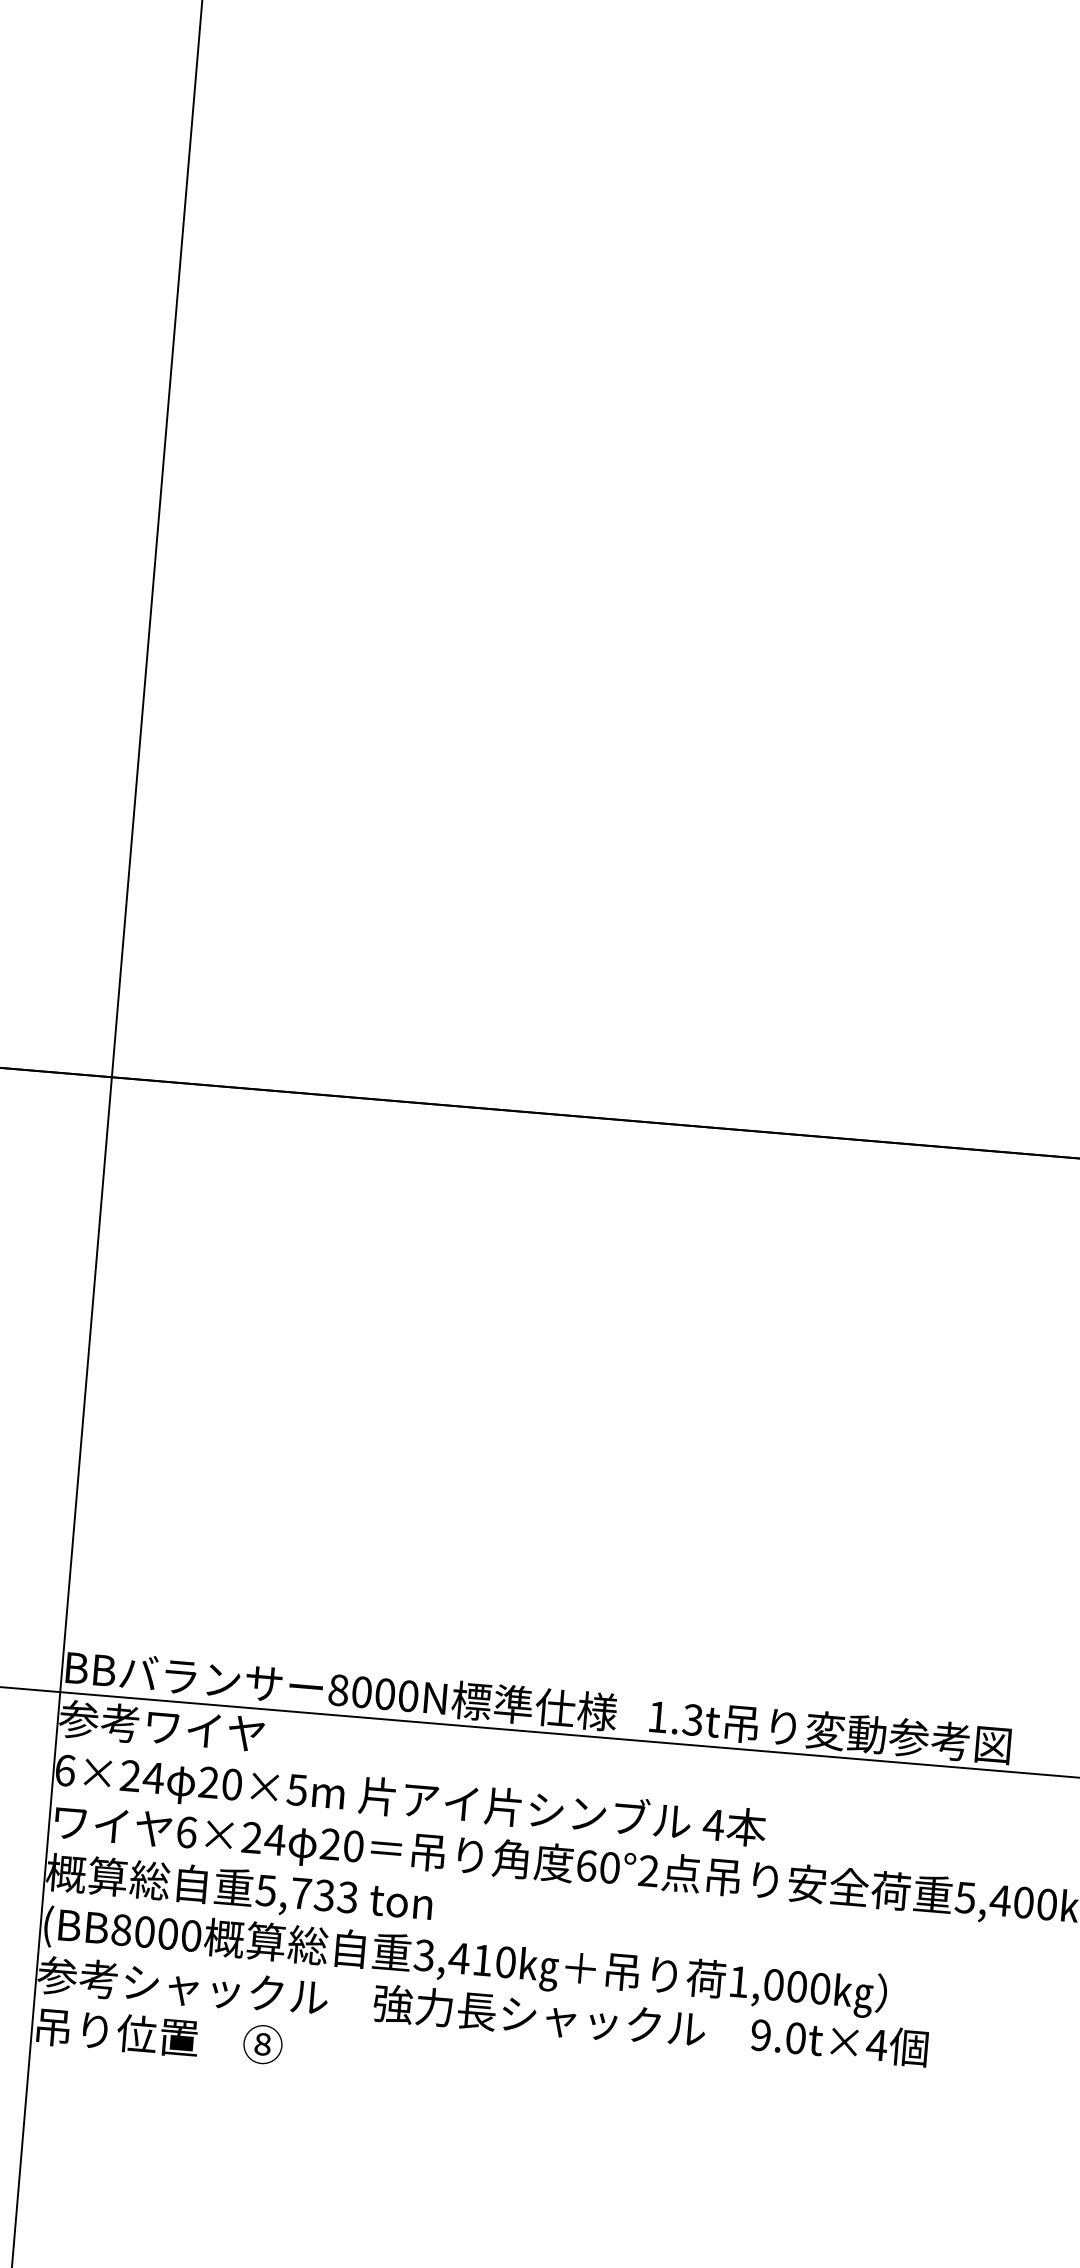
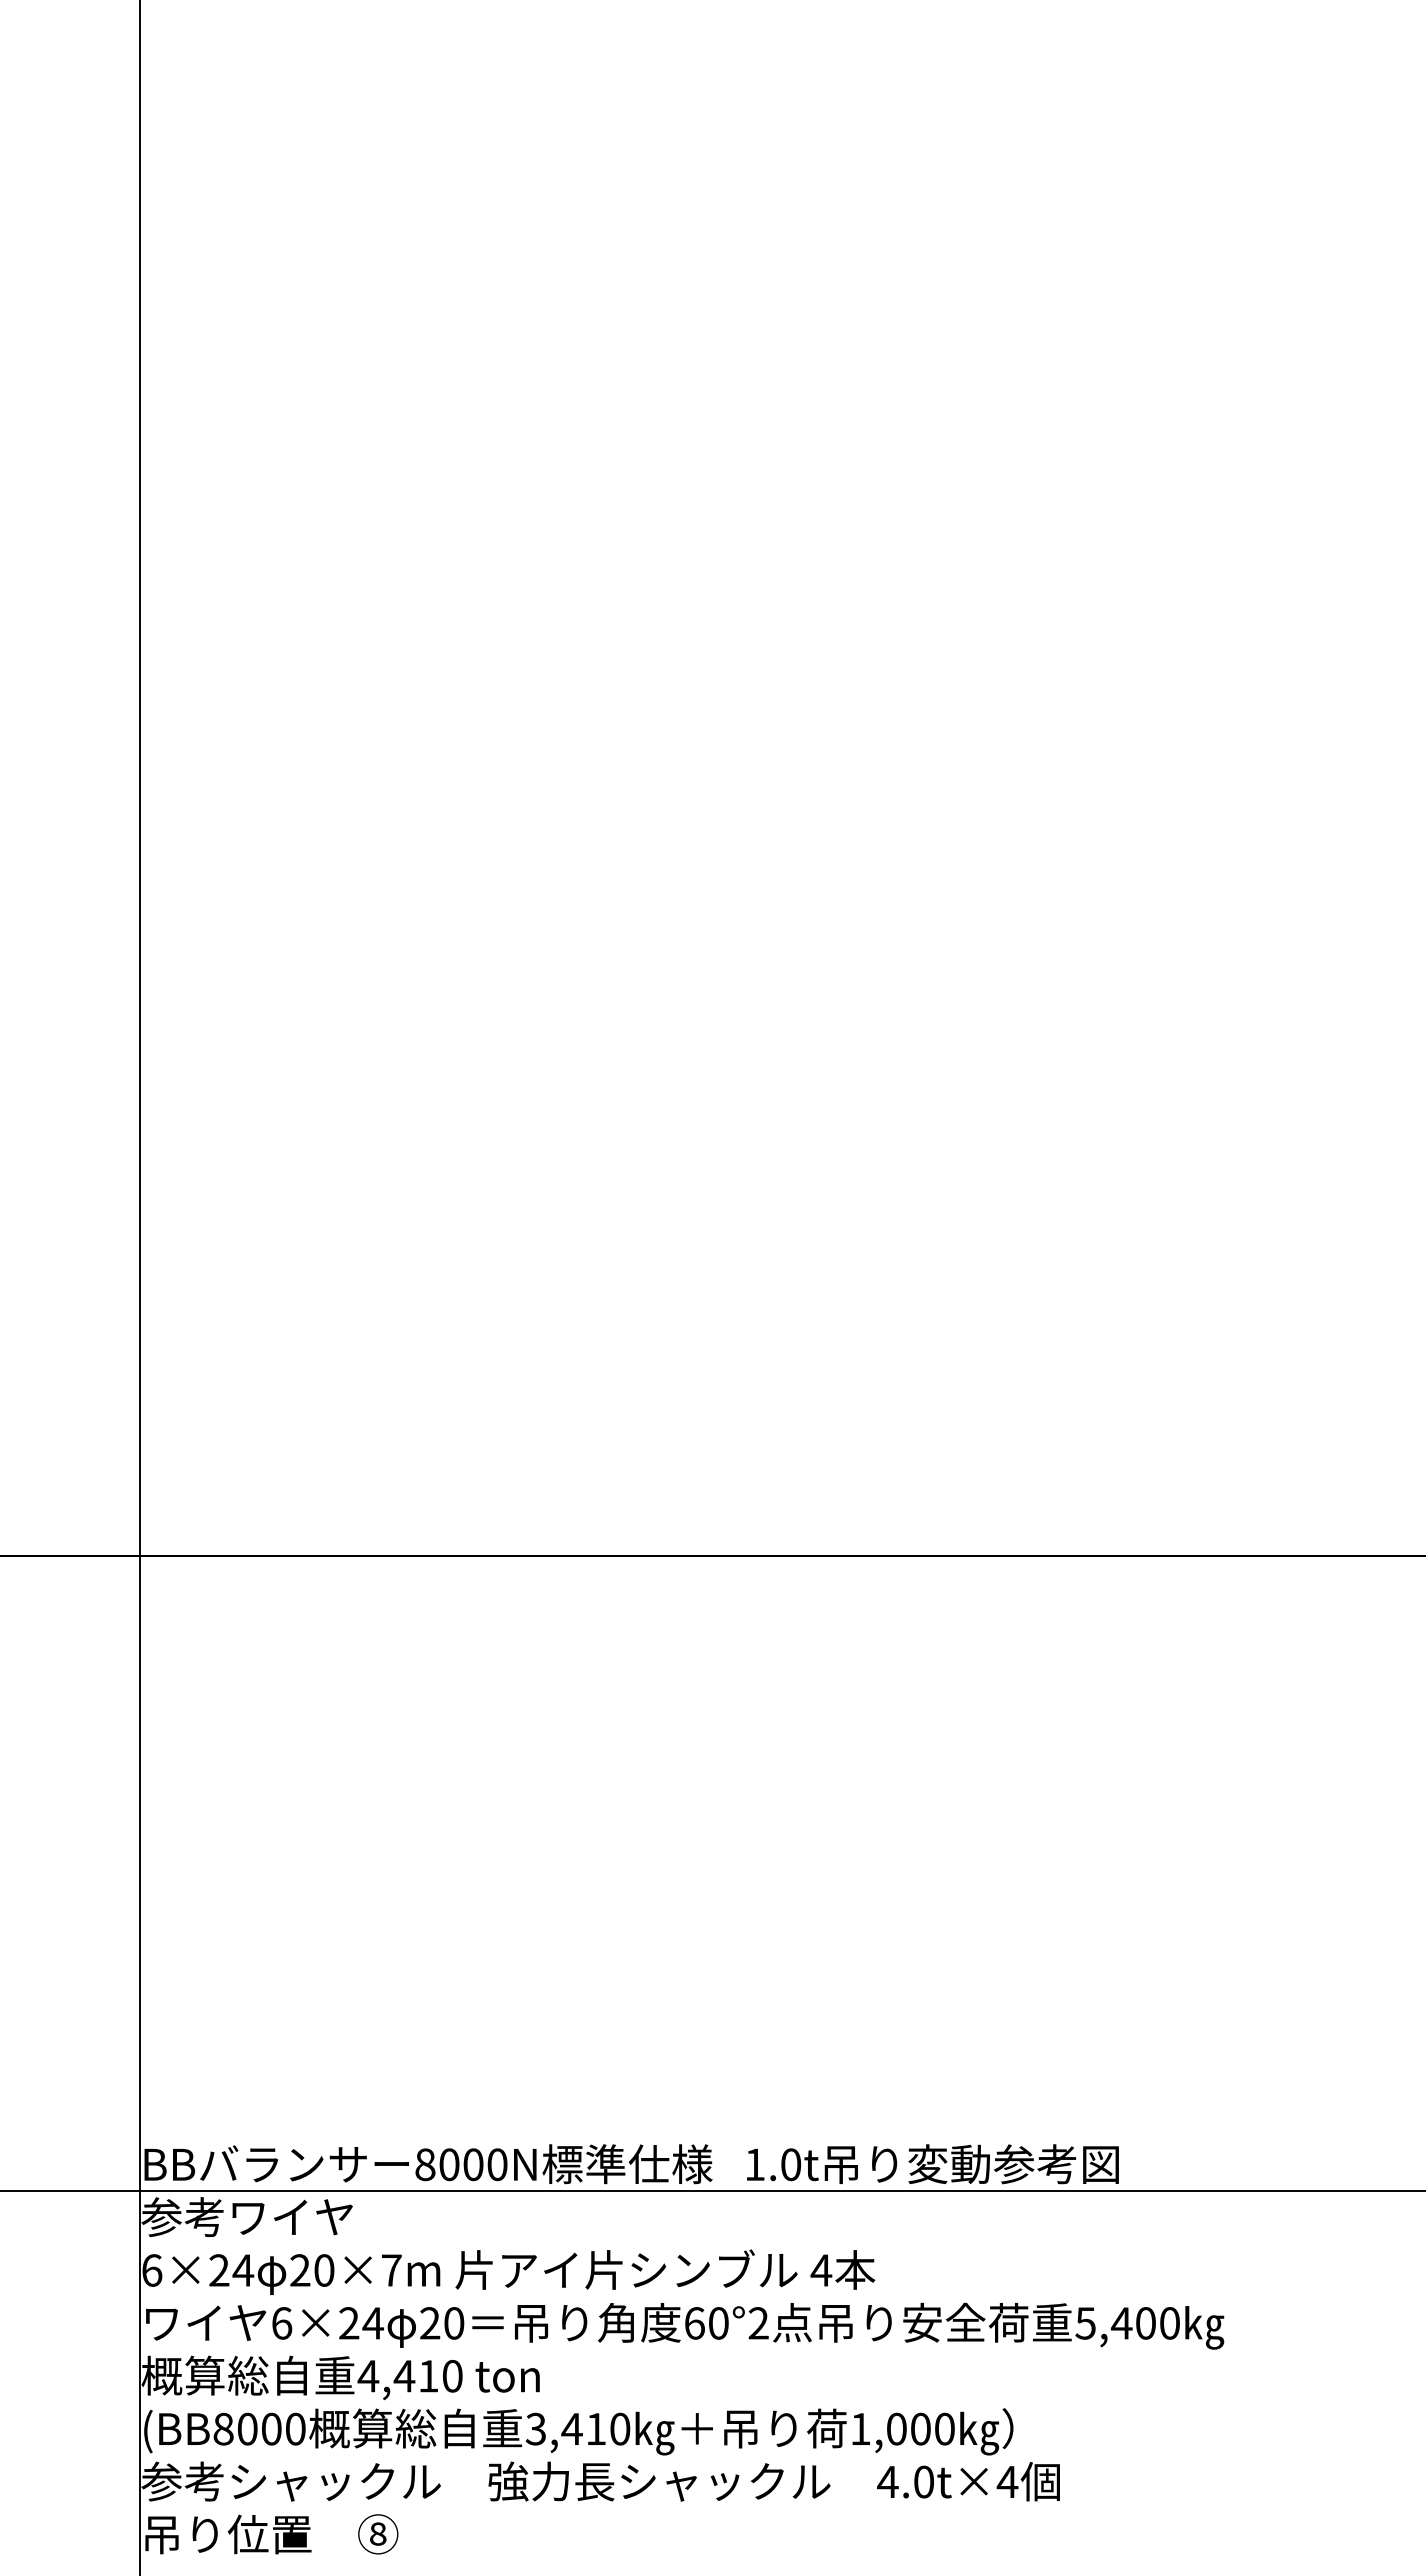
text: (692, 1719) -> (790, 2164), 1.3t -> 1.0t
text: (297, 1790) -> (391, 2270), 20×5m -> 20×7m
text: (306, 1893) -> (409, 2375), 5,733 -> 4,410
text: (760, 2034) -> (887, 2481), 9.0t×4 -> 4.0t×4

